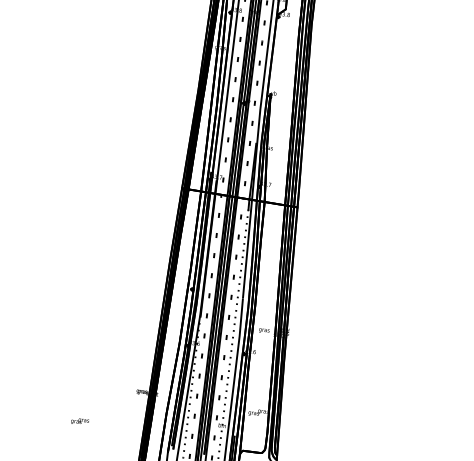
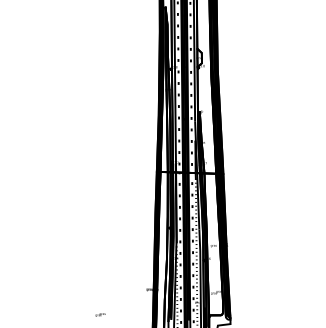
text: (79, 420) -> (100, 314), moved

